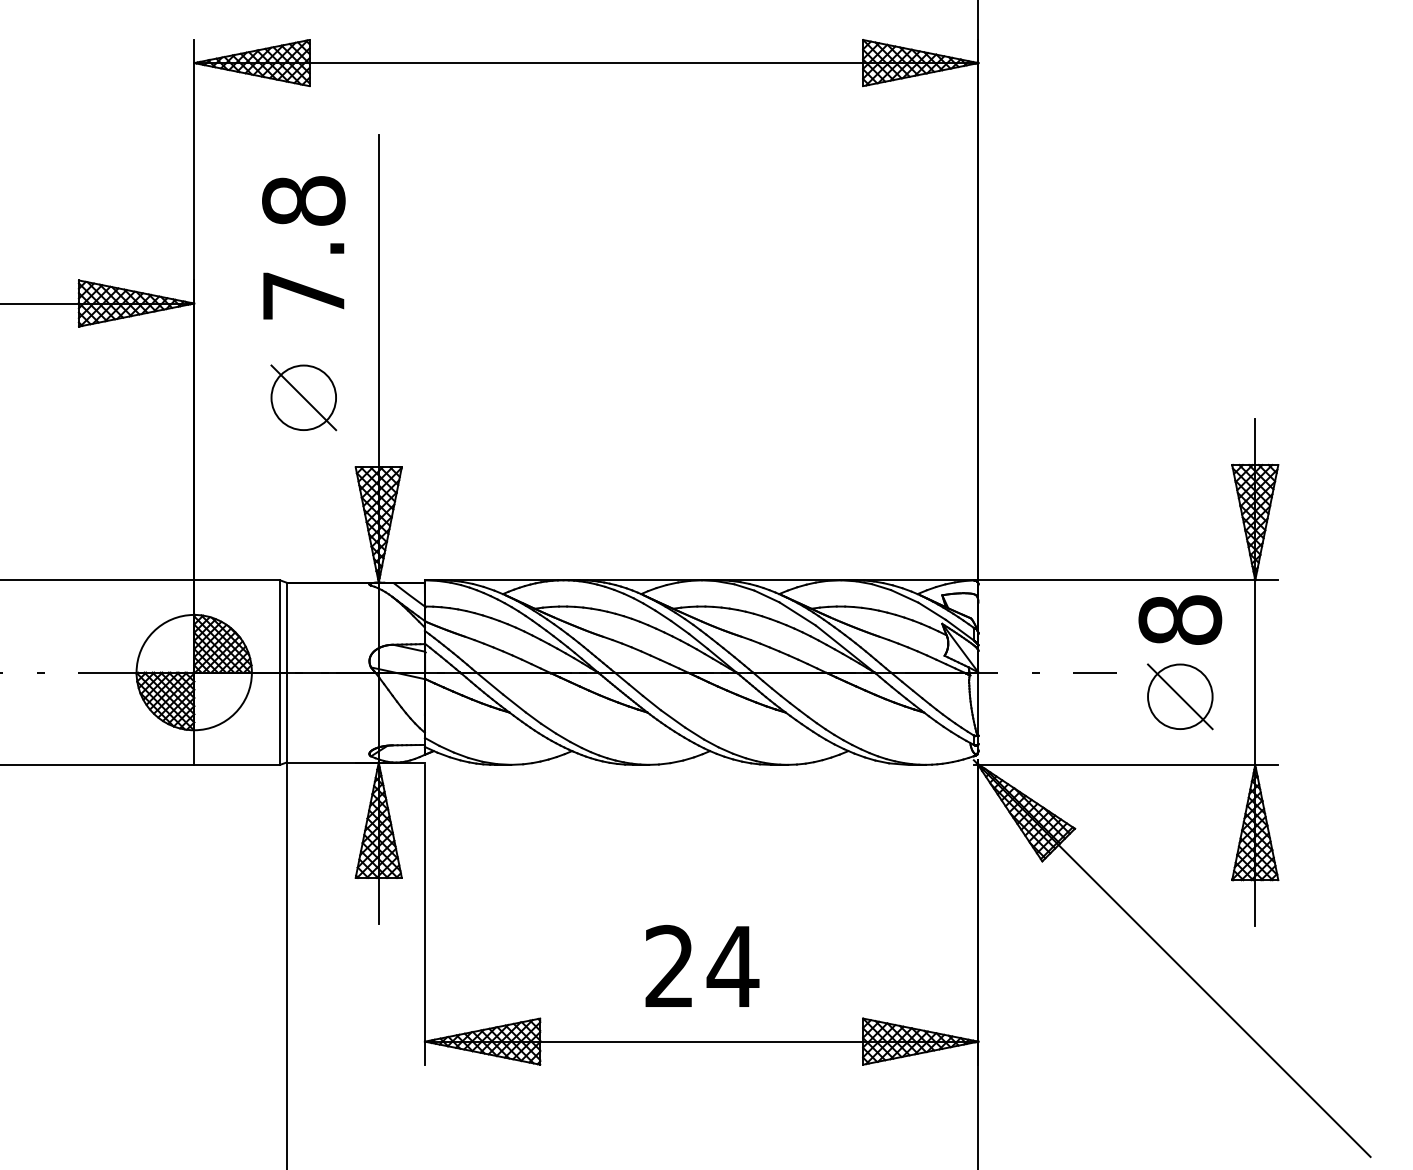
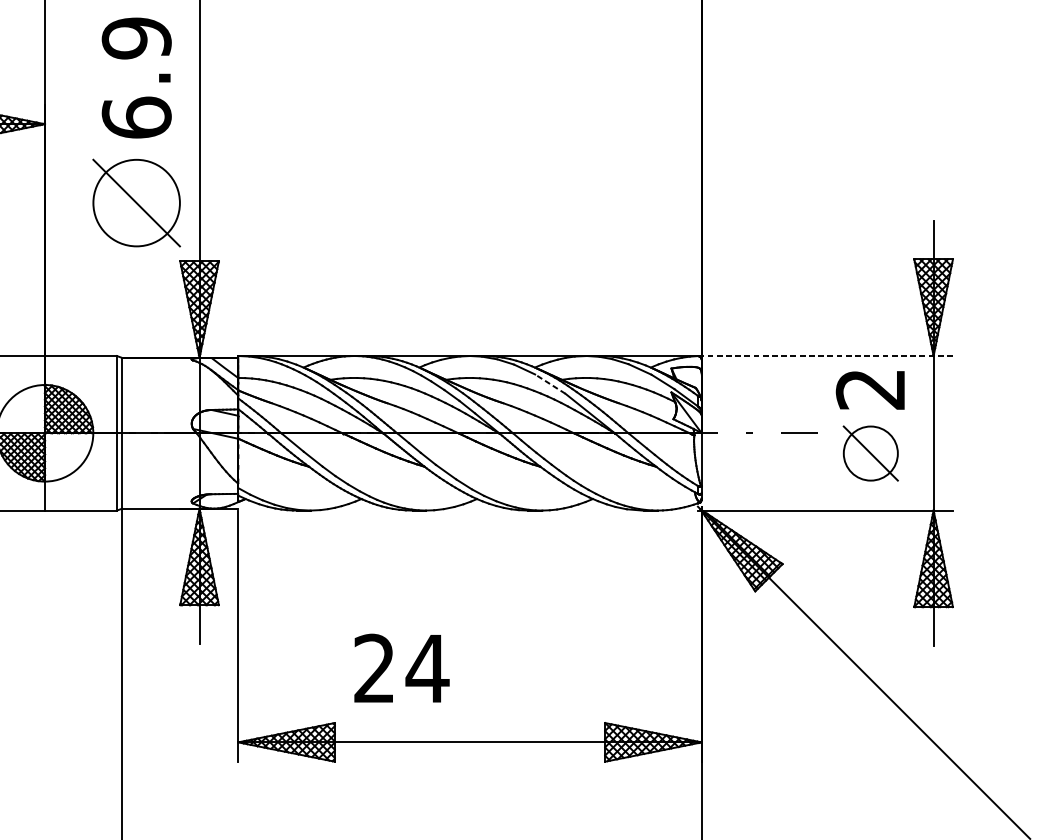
text: (303, 248) -> (136, 78), 7.8 -> 6.9
part: (303, 397) -> (136, 202), size x1.6
line: (1125, 580) -> (824, 356), solid -> dashed
line: (797, 613) -> (550, 383), solid -> dashed
text: (1180, 619) -> (871, 388), 8 -> 2
text: (702, 965) -> (402, 667), moved

